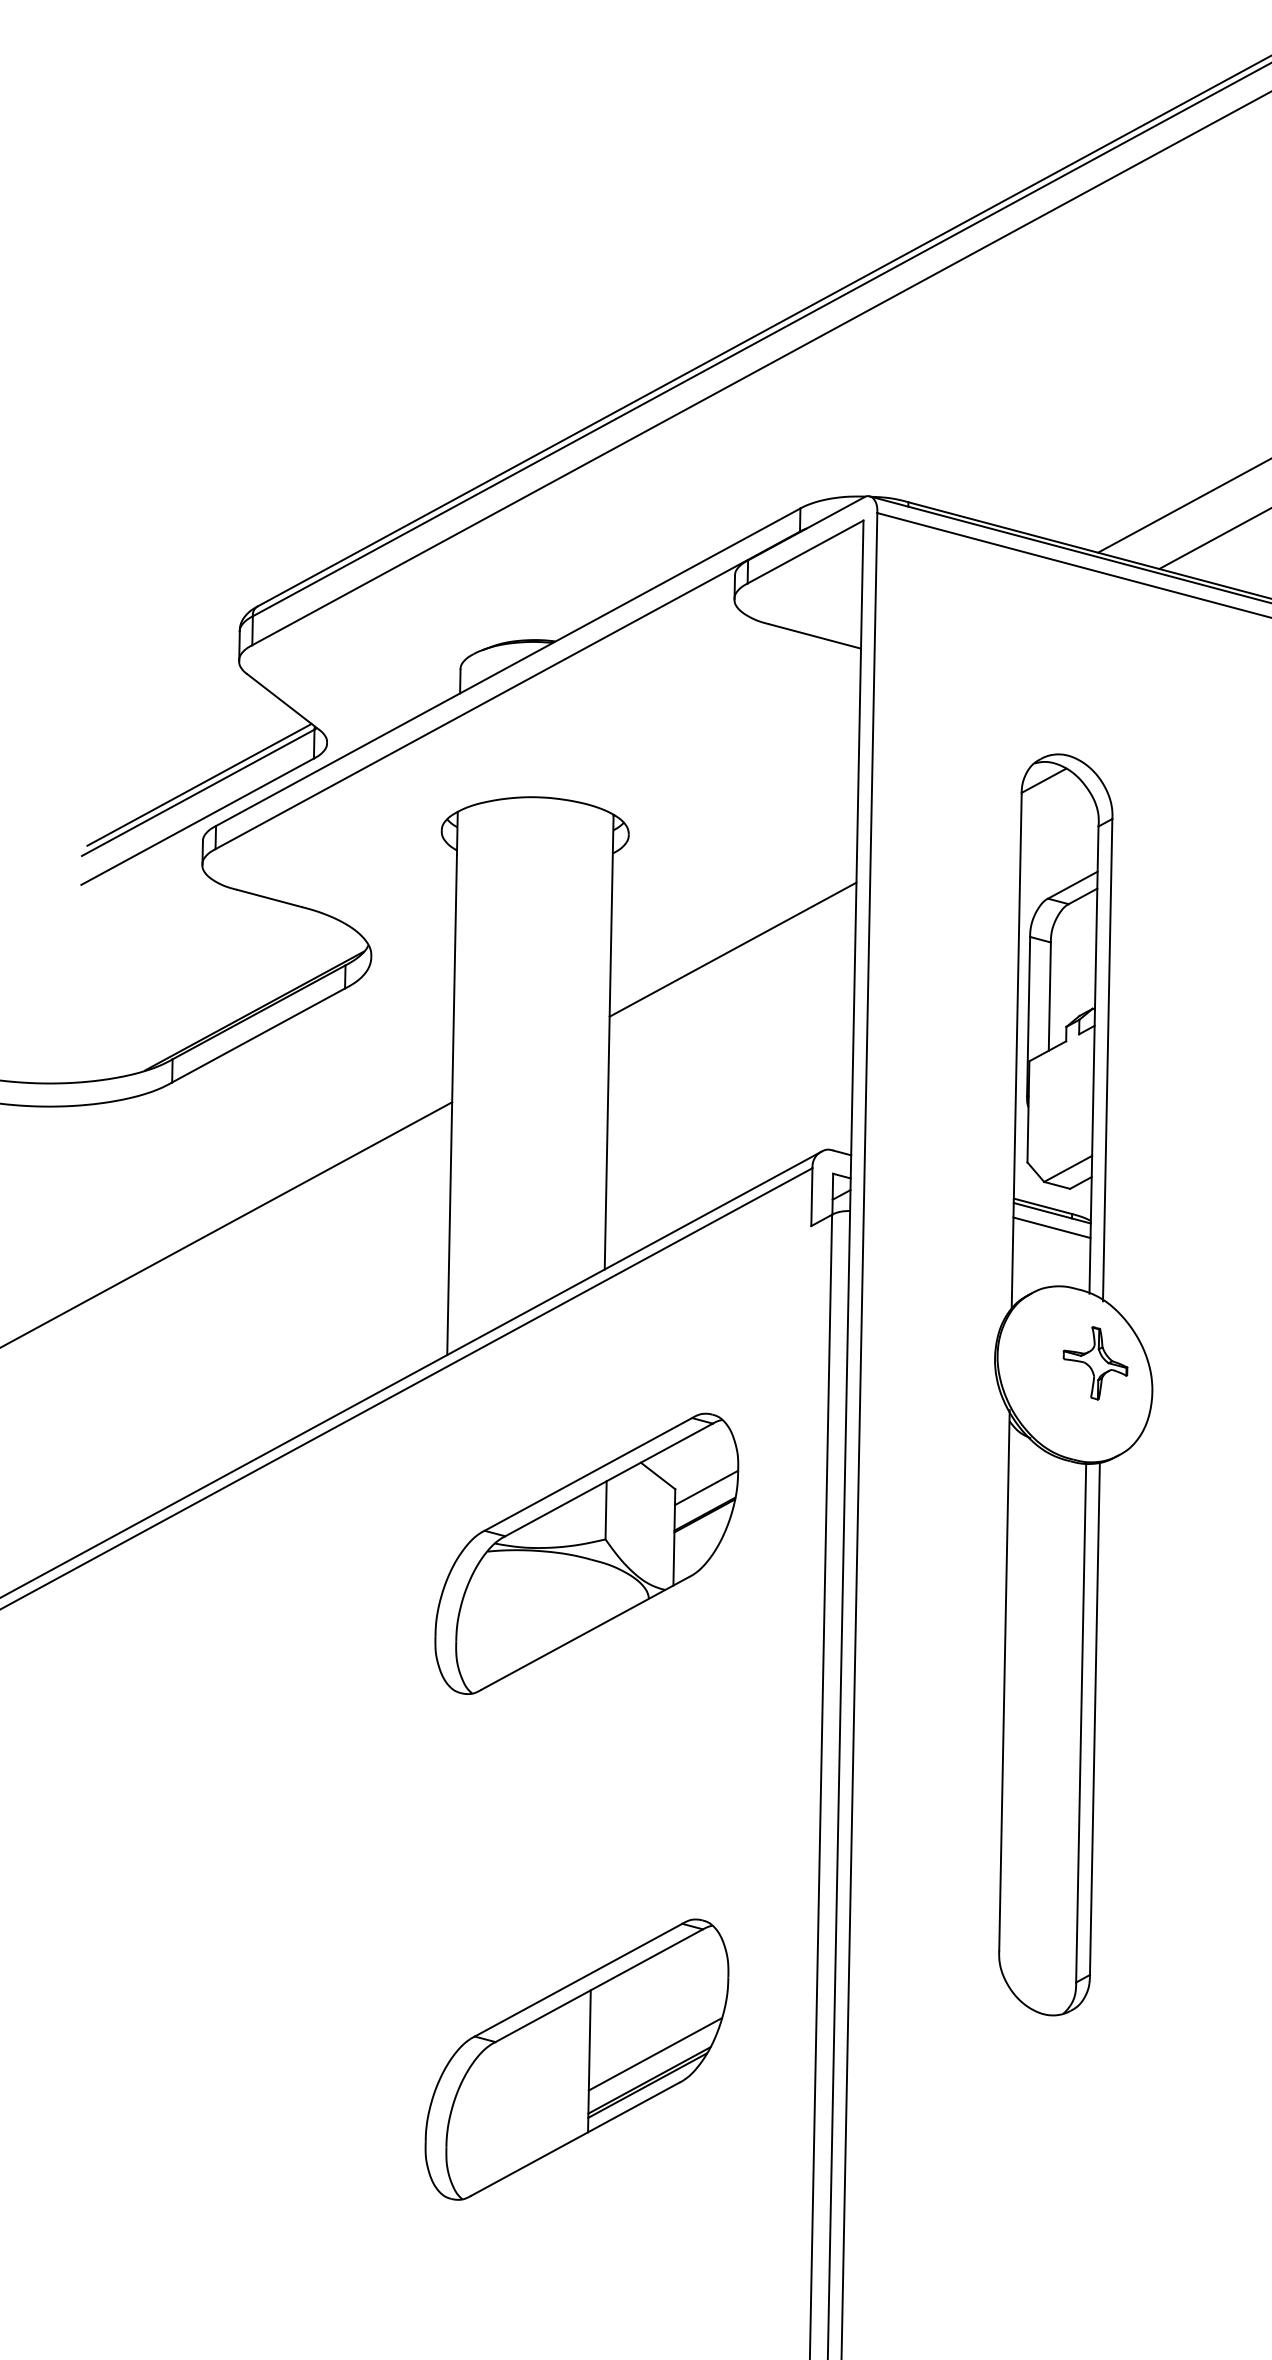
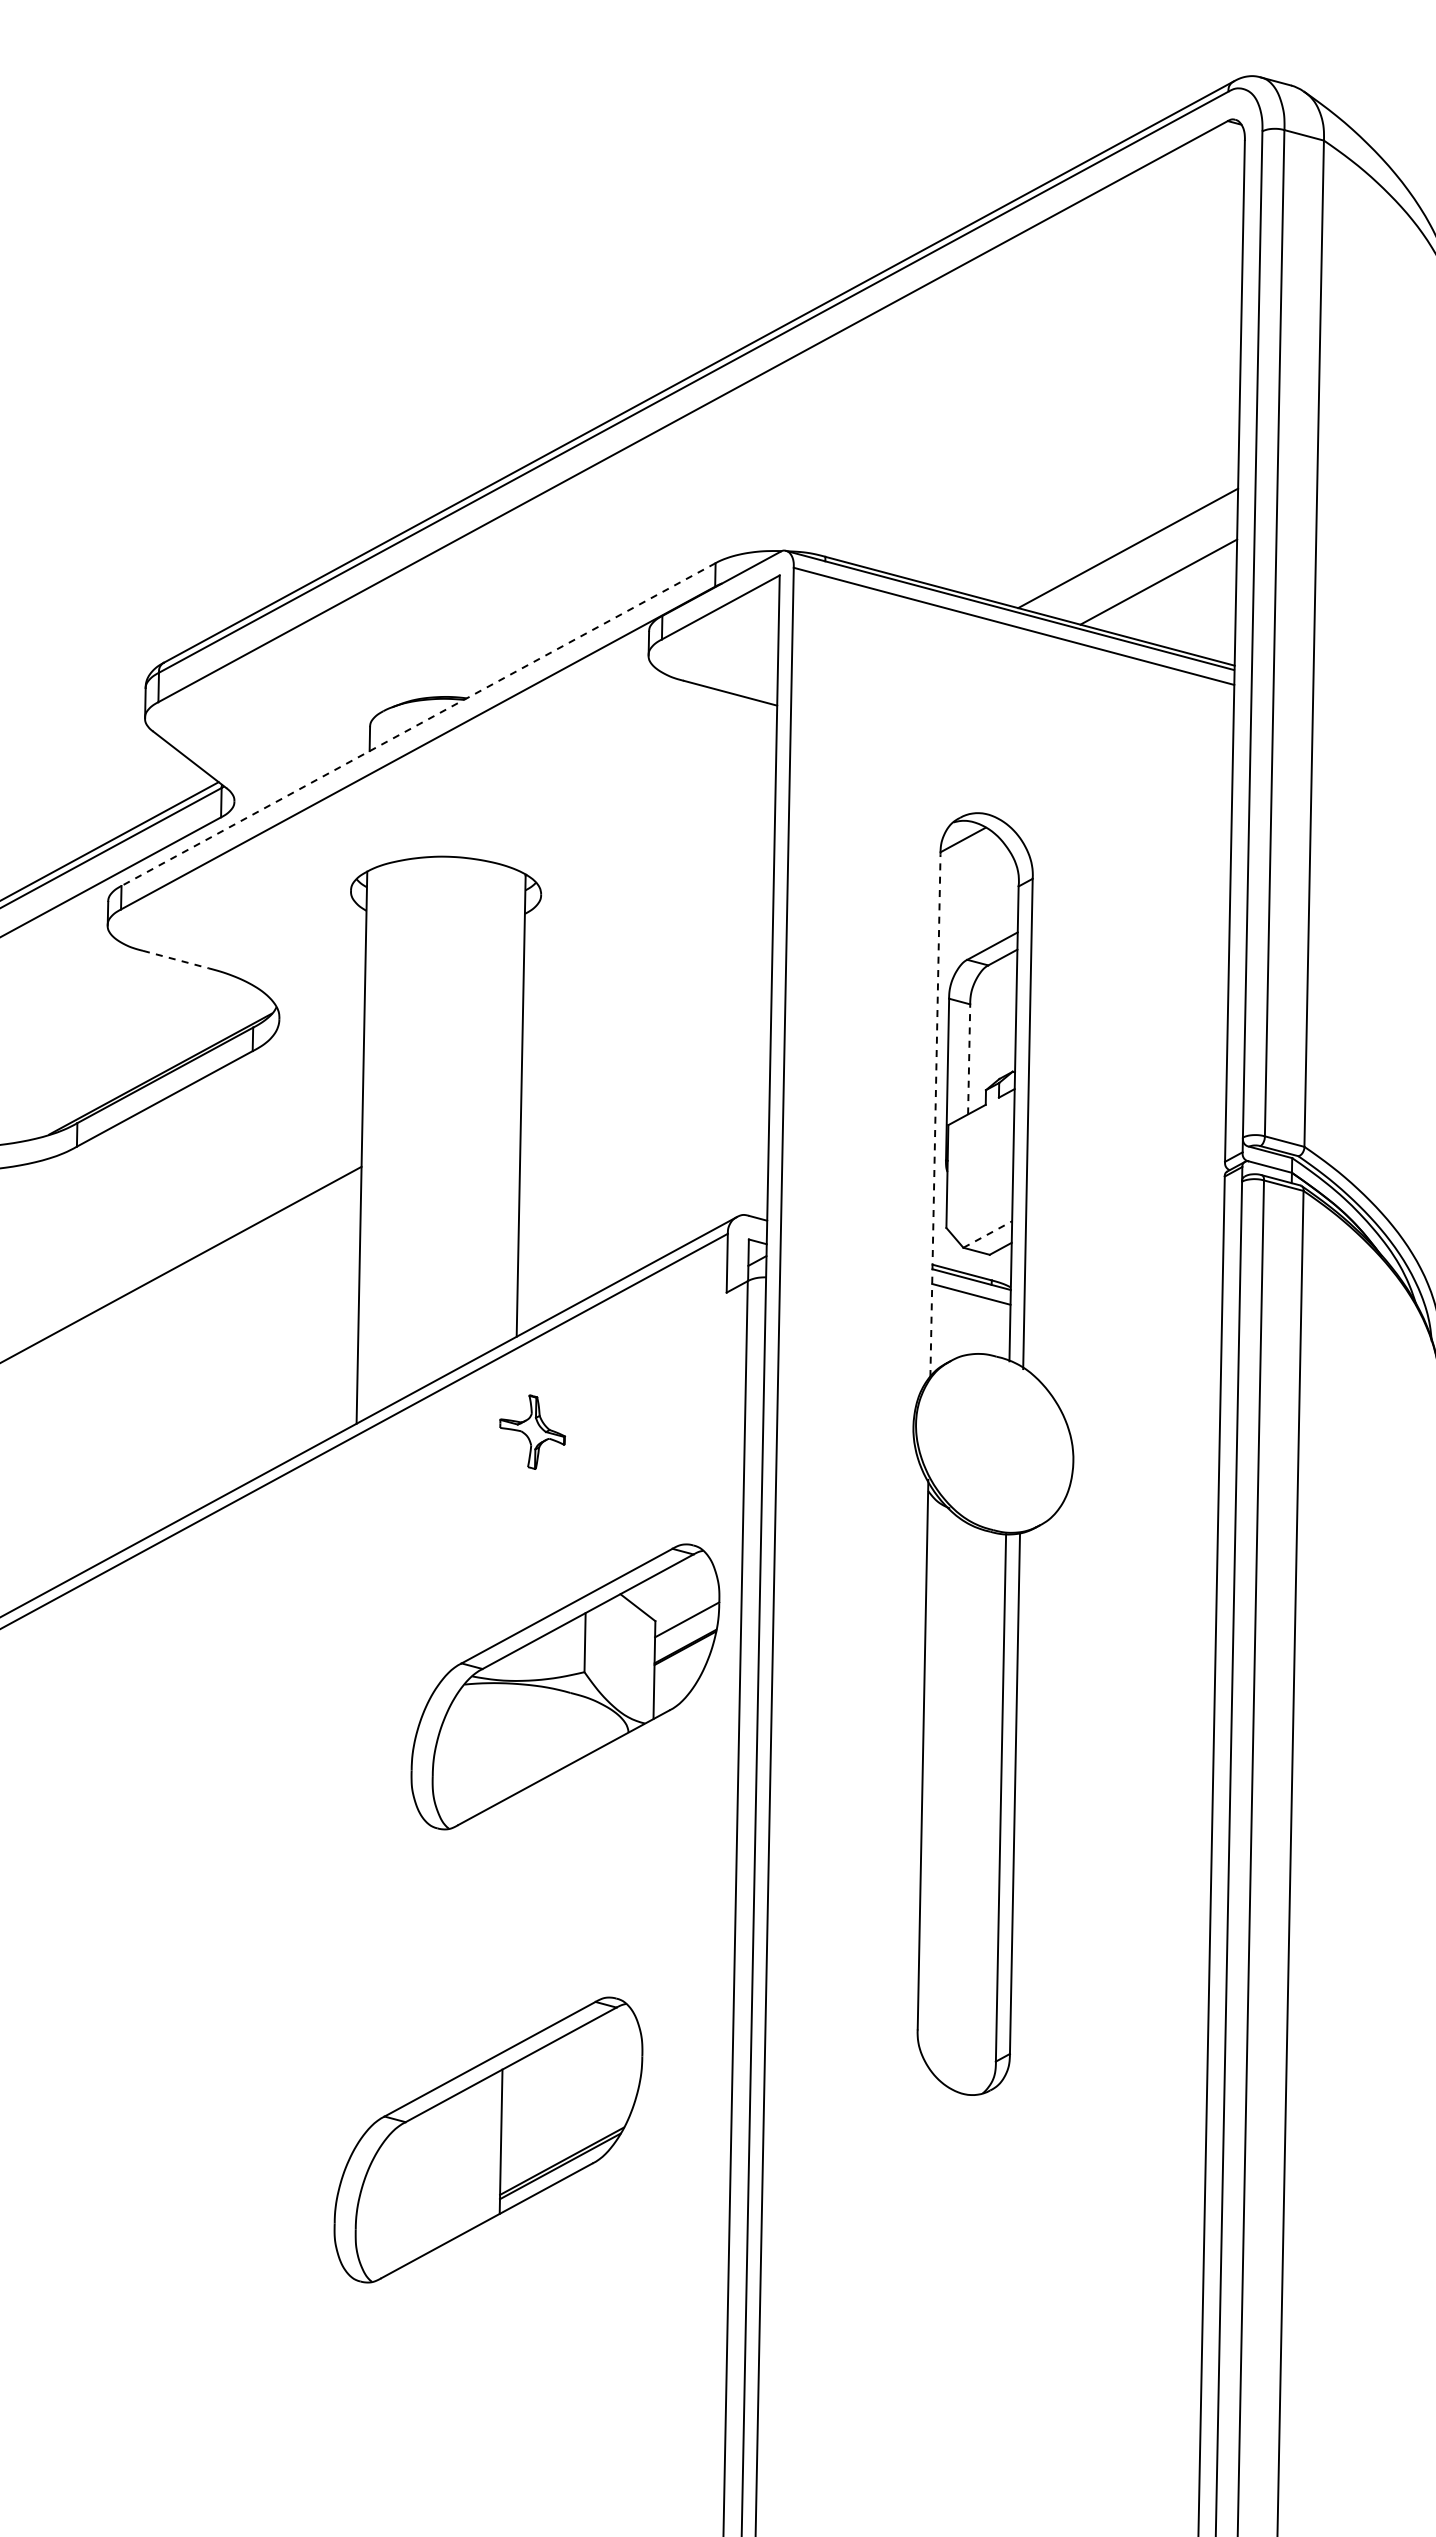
line: (508, 667) -> (418, 724), solid -> dashed
line: (270, 898) -> (176, 959), solid -> dashed
line: (732, 949) -> (646, 1011), removed
line: (1050, 995) -> (969, 1058), solid -> dashed
line: (1016, 1051) -> (935, 1115), solid -> dashed
line: (1067, 1168) -> (987, 1234), solid -> dashed
part: (1095, 1362) -> (532, 1431), moved
part: (586, 1553) -> (565, 1686), moved
line: (654, 2054) -> (567, 2134), removed

